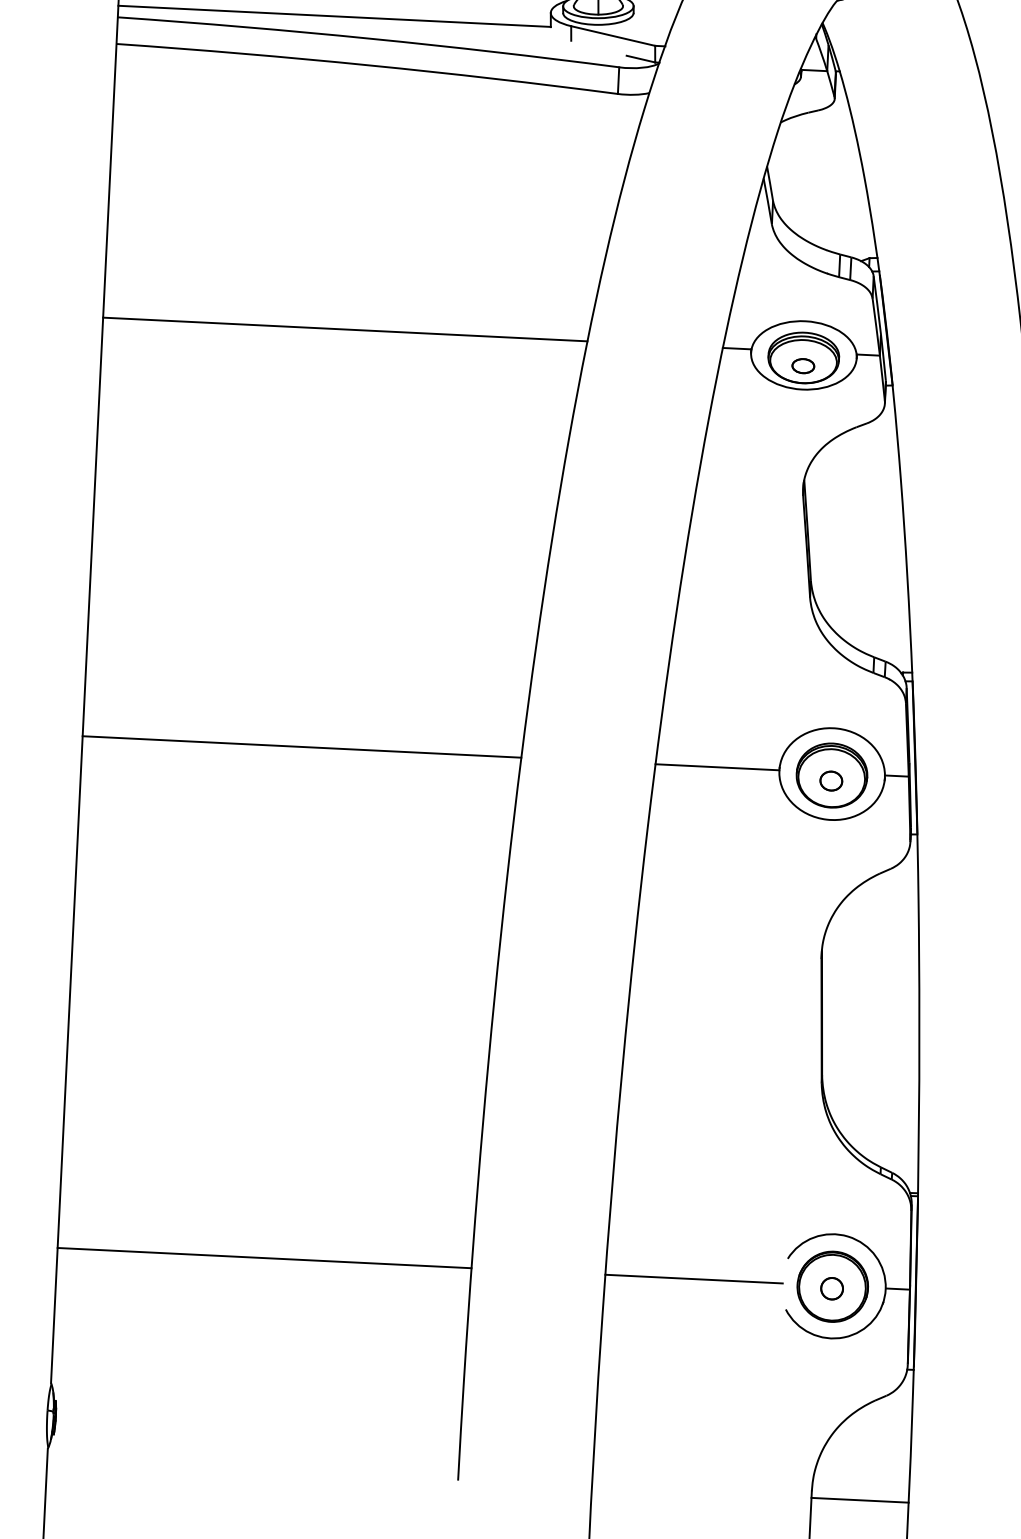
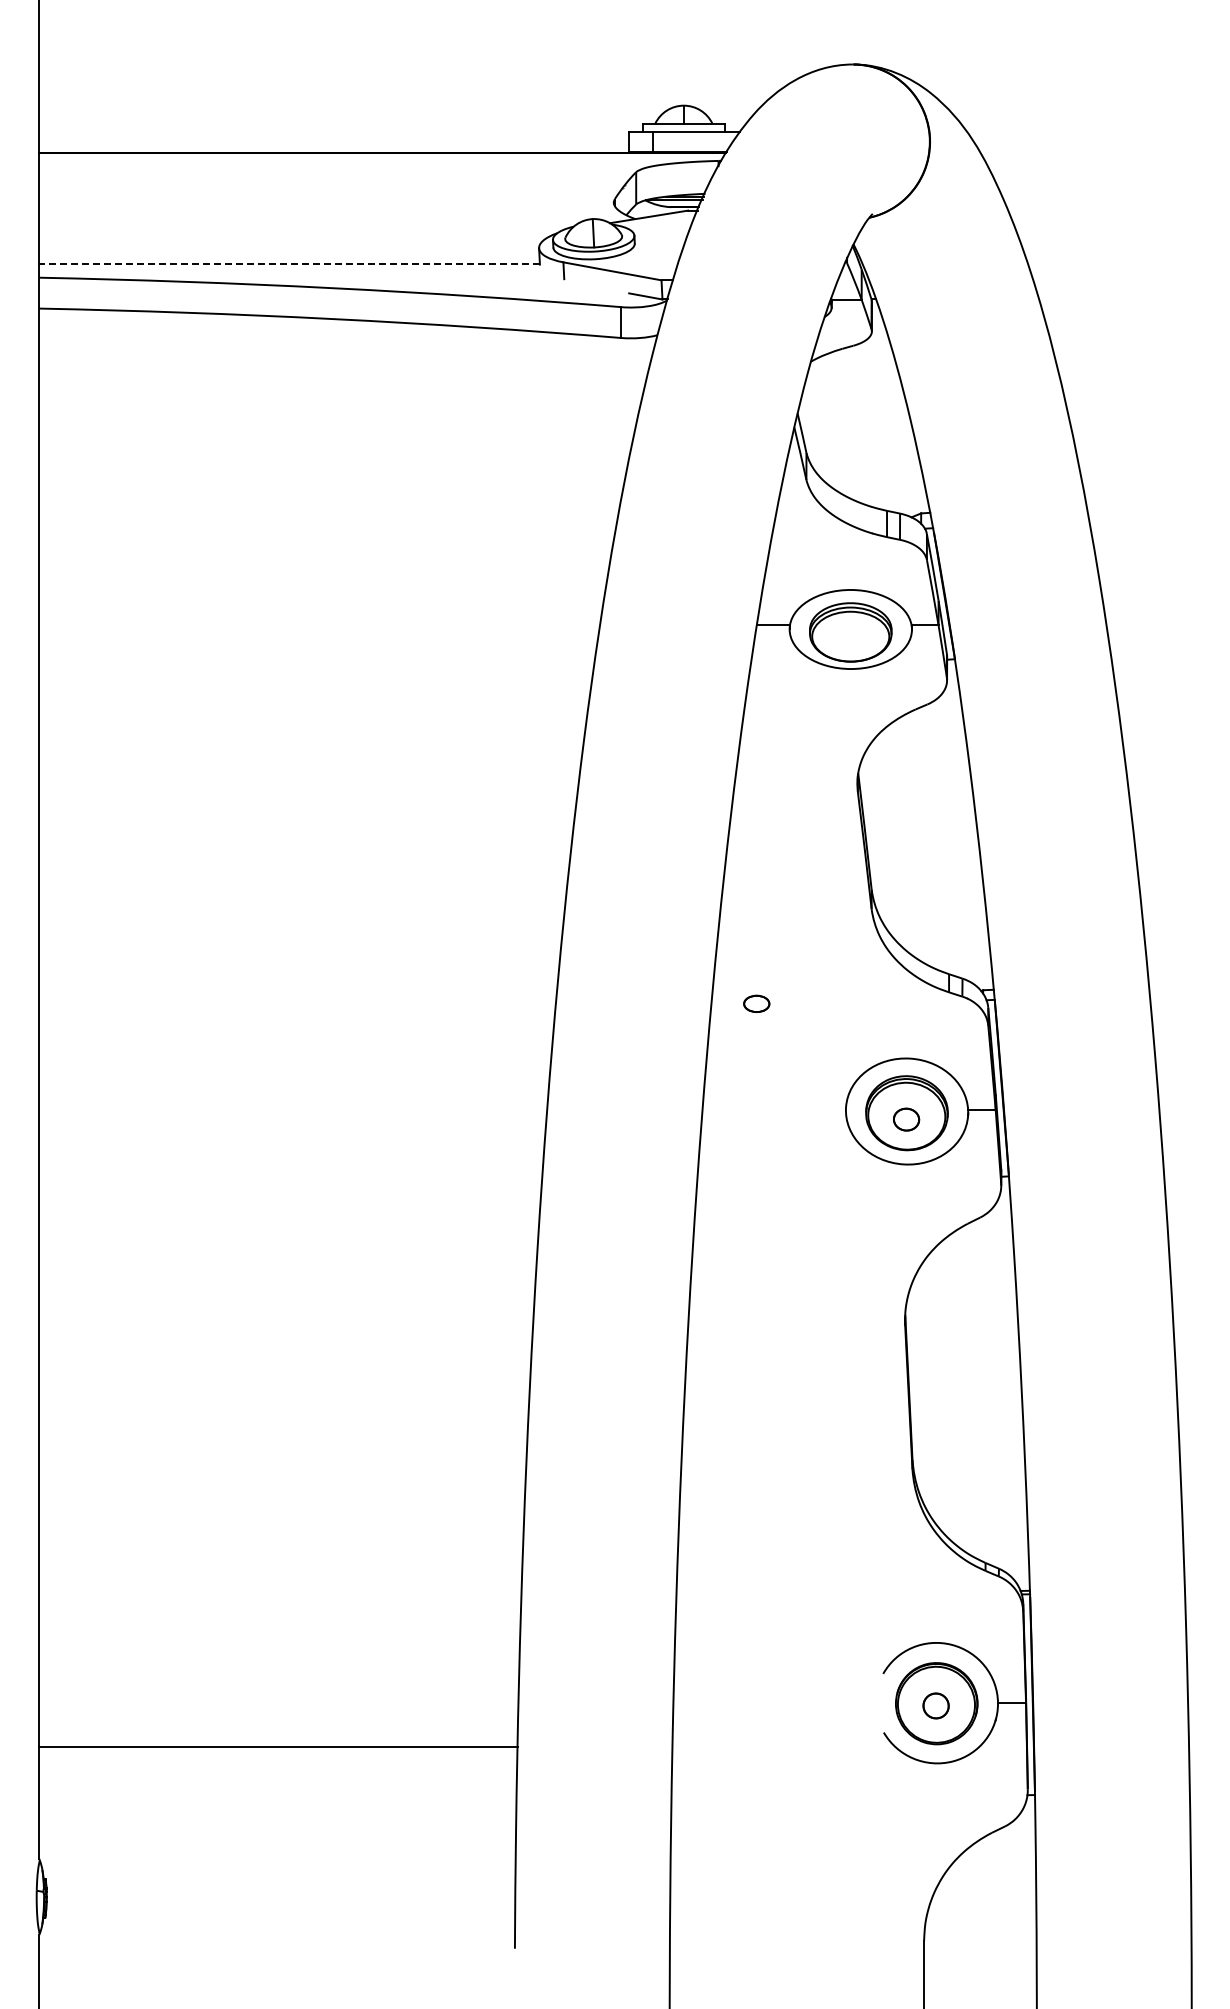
line: (334, 16) -> (289, 264), solid -> dashed
line: (345, 329) -> (319, 625), removed
part: (803, 365) -> (756, 1003), moved
line: (302, 747) -> (293, 1110), removed
line: (716, 767) -> (773, 1110), removed
line: (264, 1257) -> (278, 1746), moved
line: (693, 1278) -> (775, 1702), removed
line: (860, 1500) -> (980, 1948), removed

